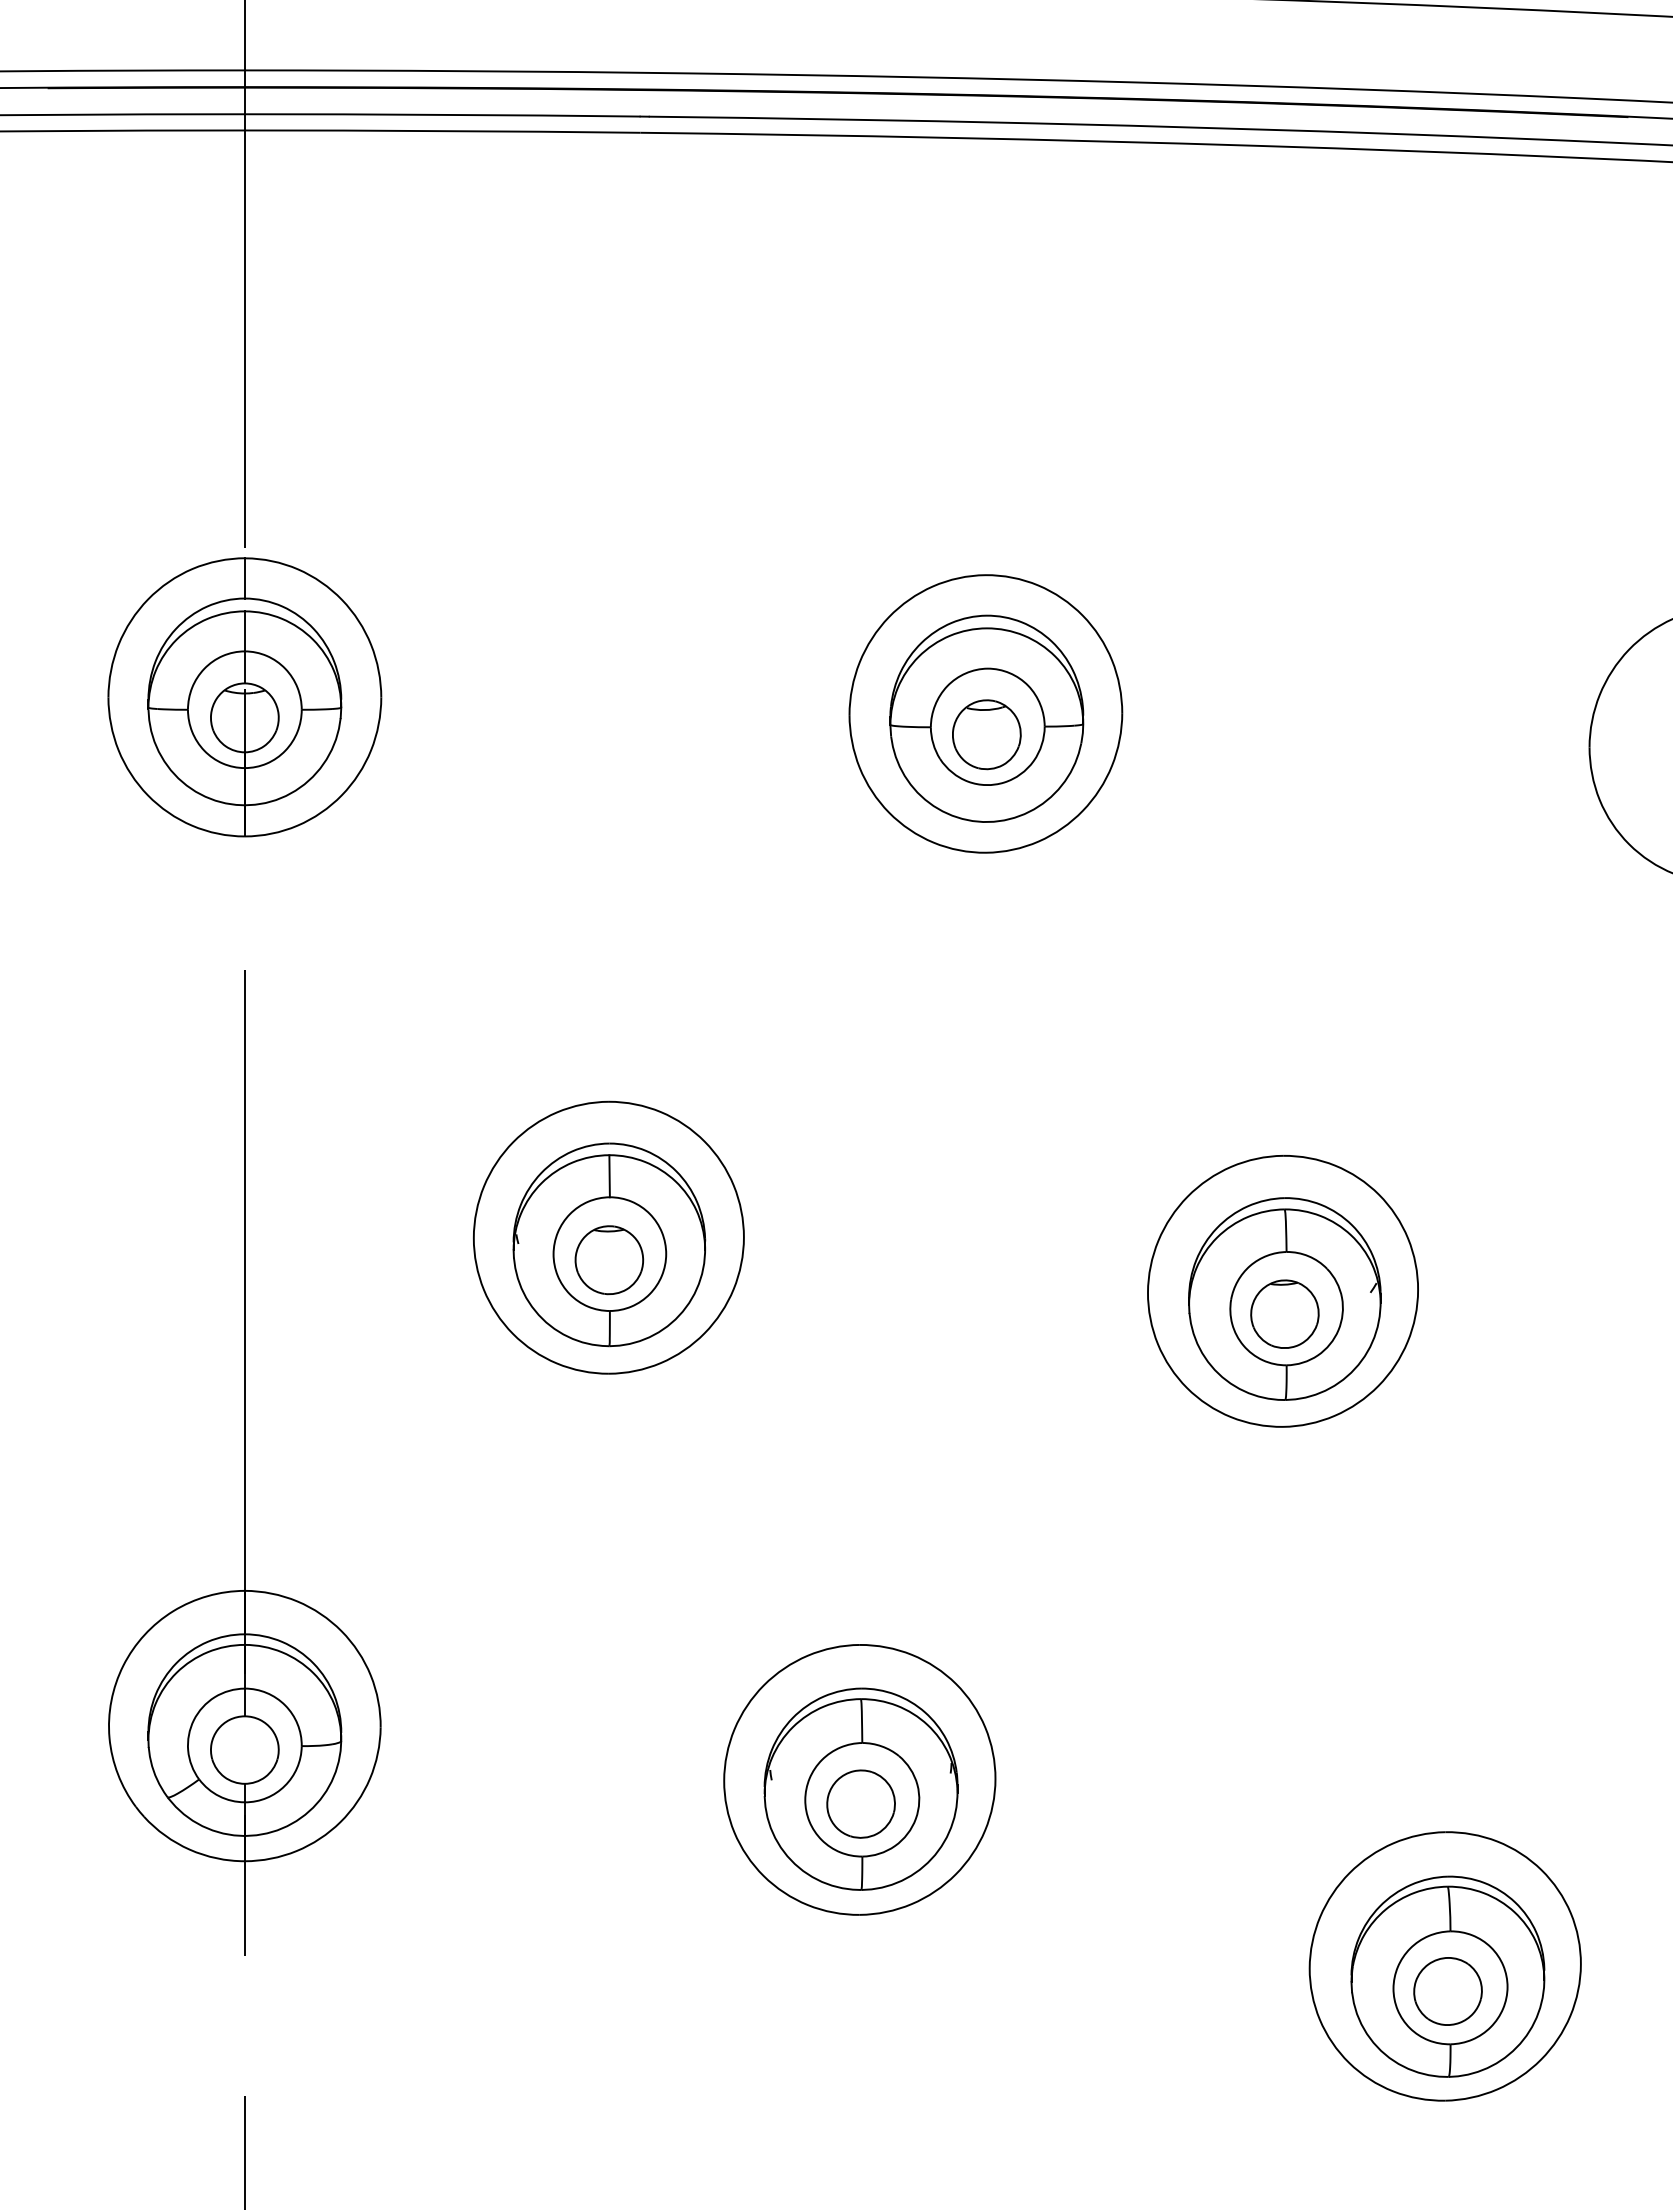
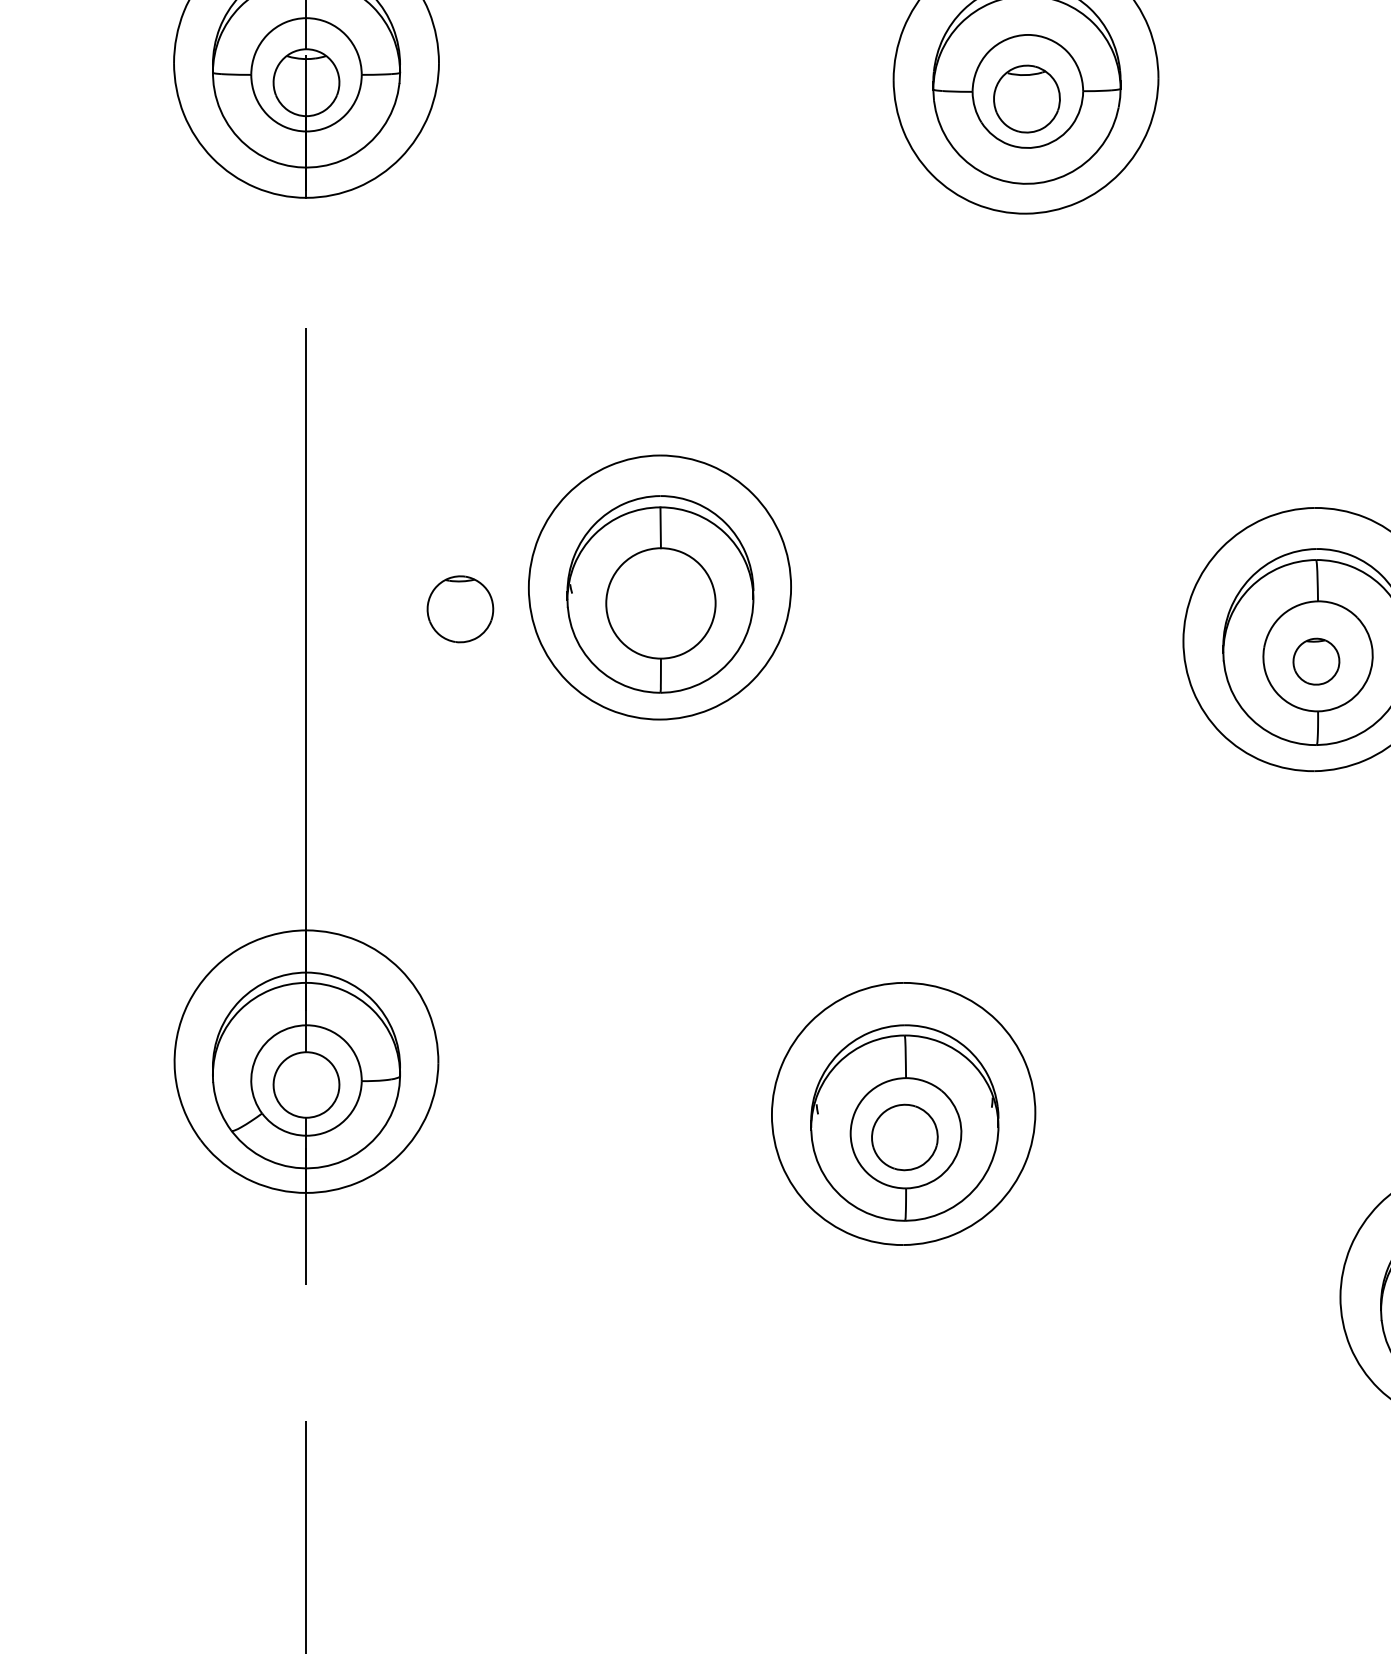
part: (609, 1260) -> (460, 609), moved
part: (1284, 1313) -> (1315, 661), size x0.7

